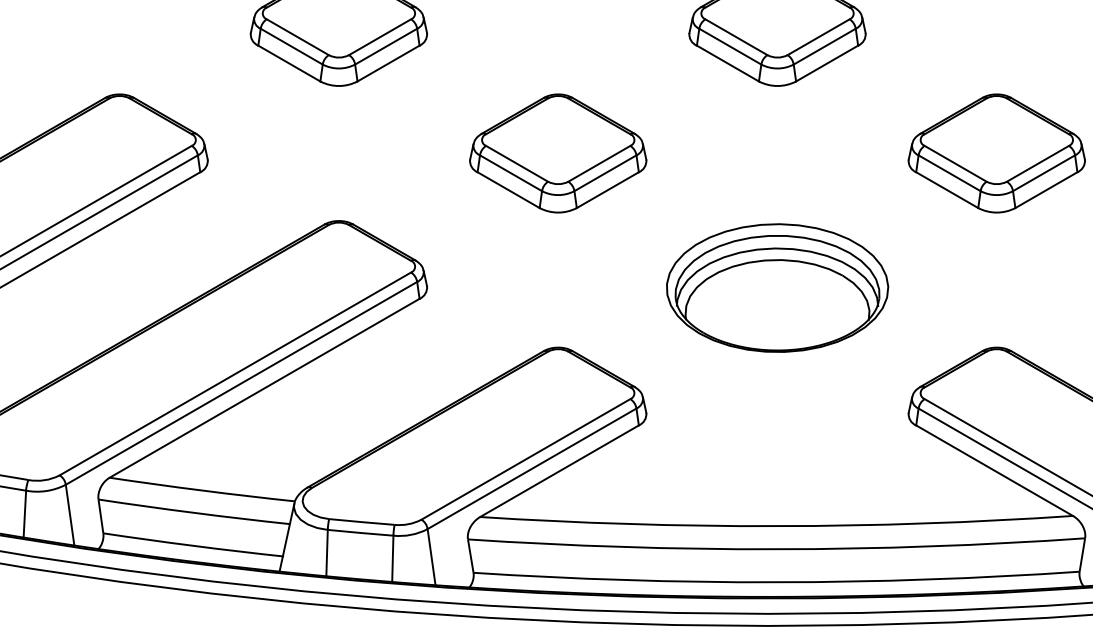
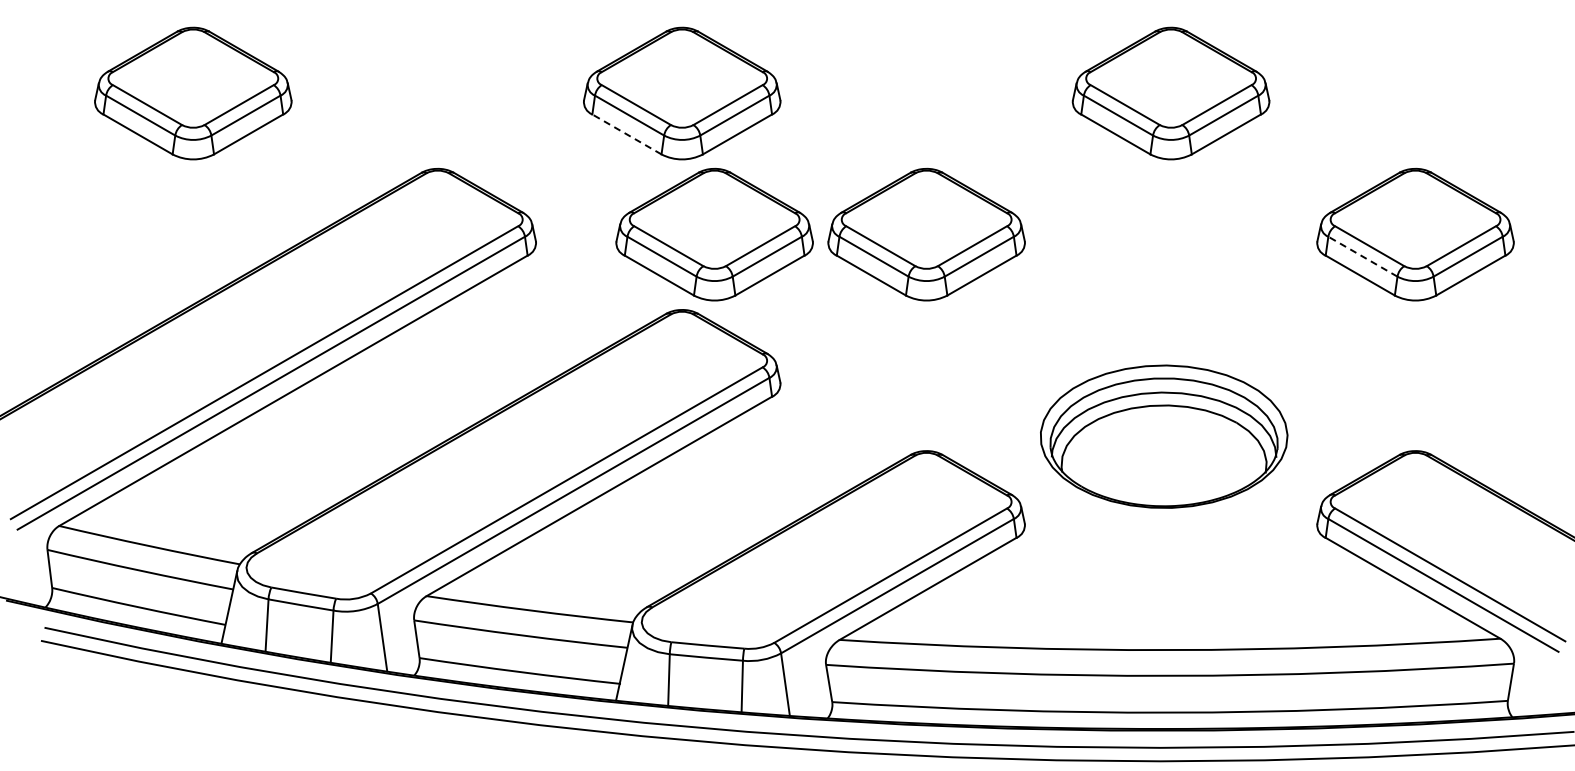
line: (288, 63) -> (626, 134), solid -> dashed
part: (367, 153) -> (714, 234), added
line: (949, 173) -> (1362, 256), solid -> dashed
part: (777, 287) -> (1164, 436), moved

